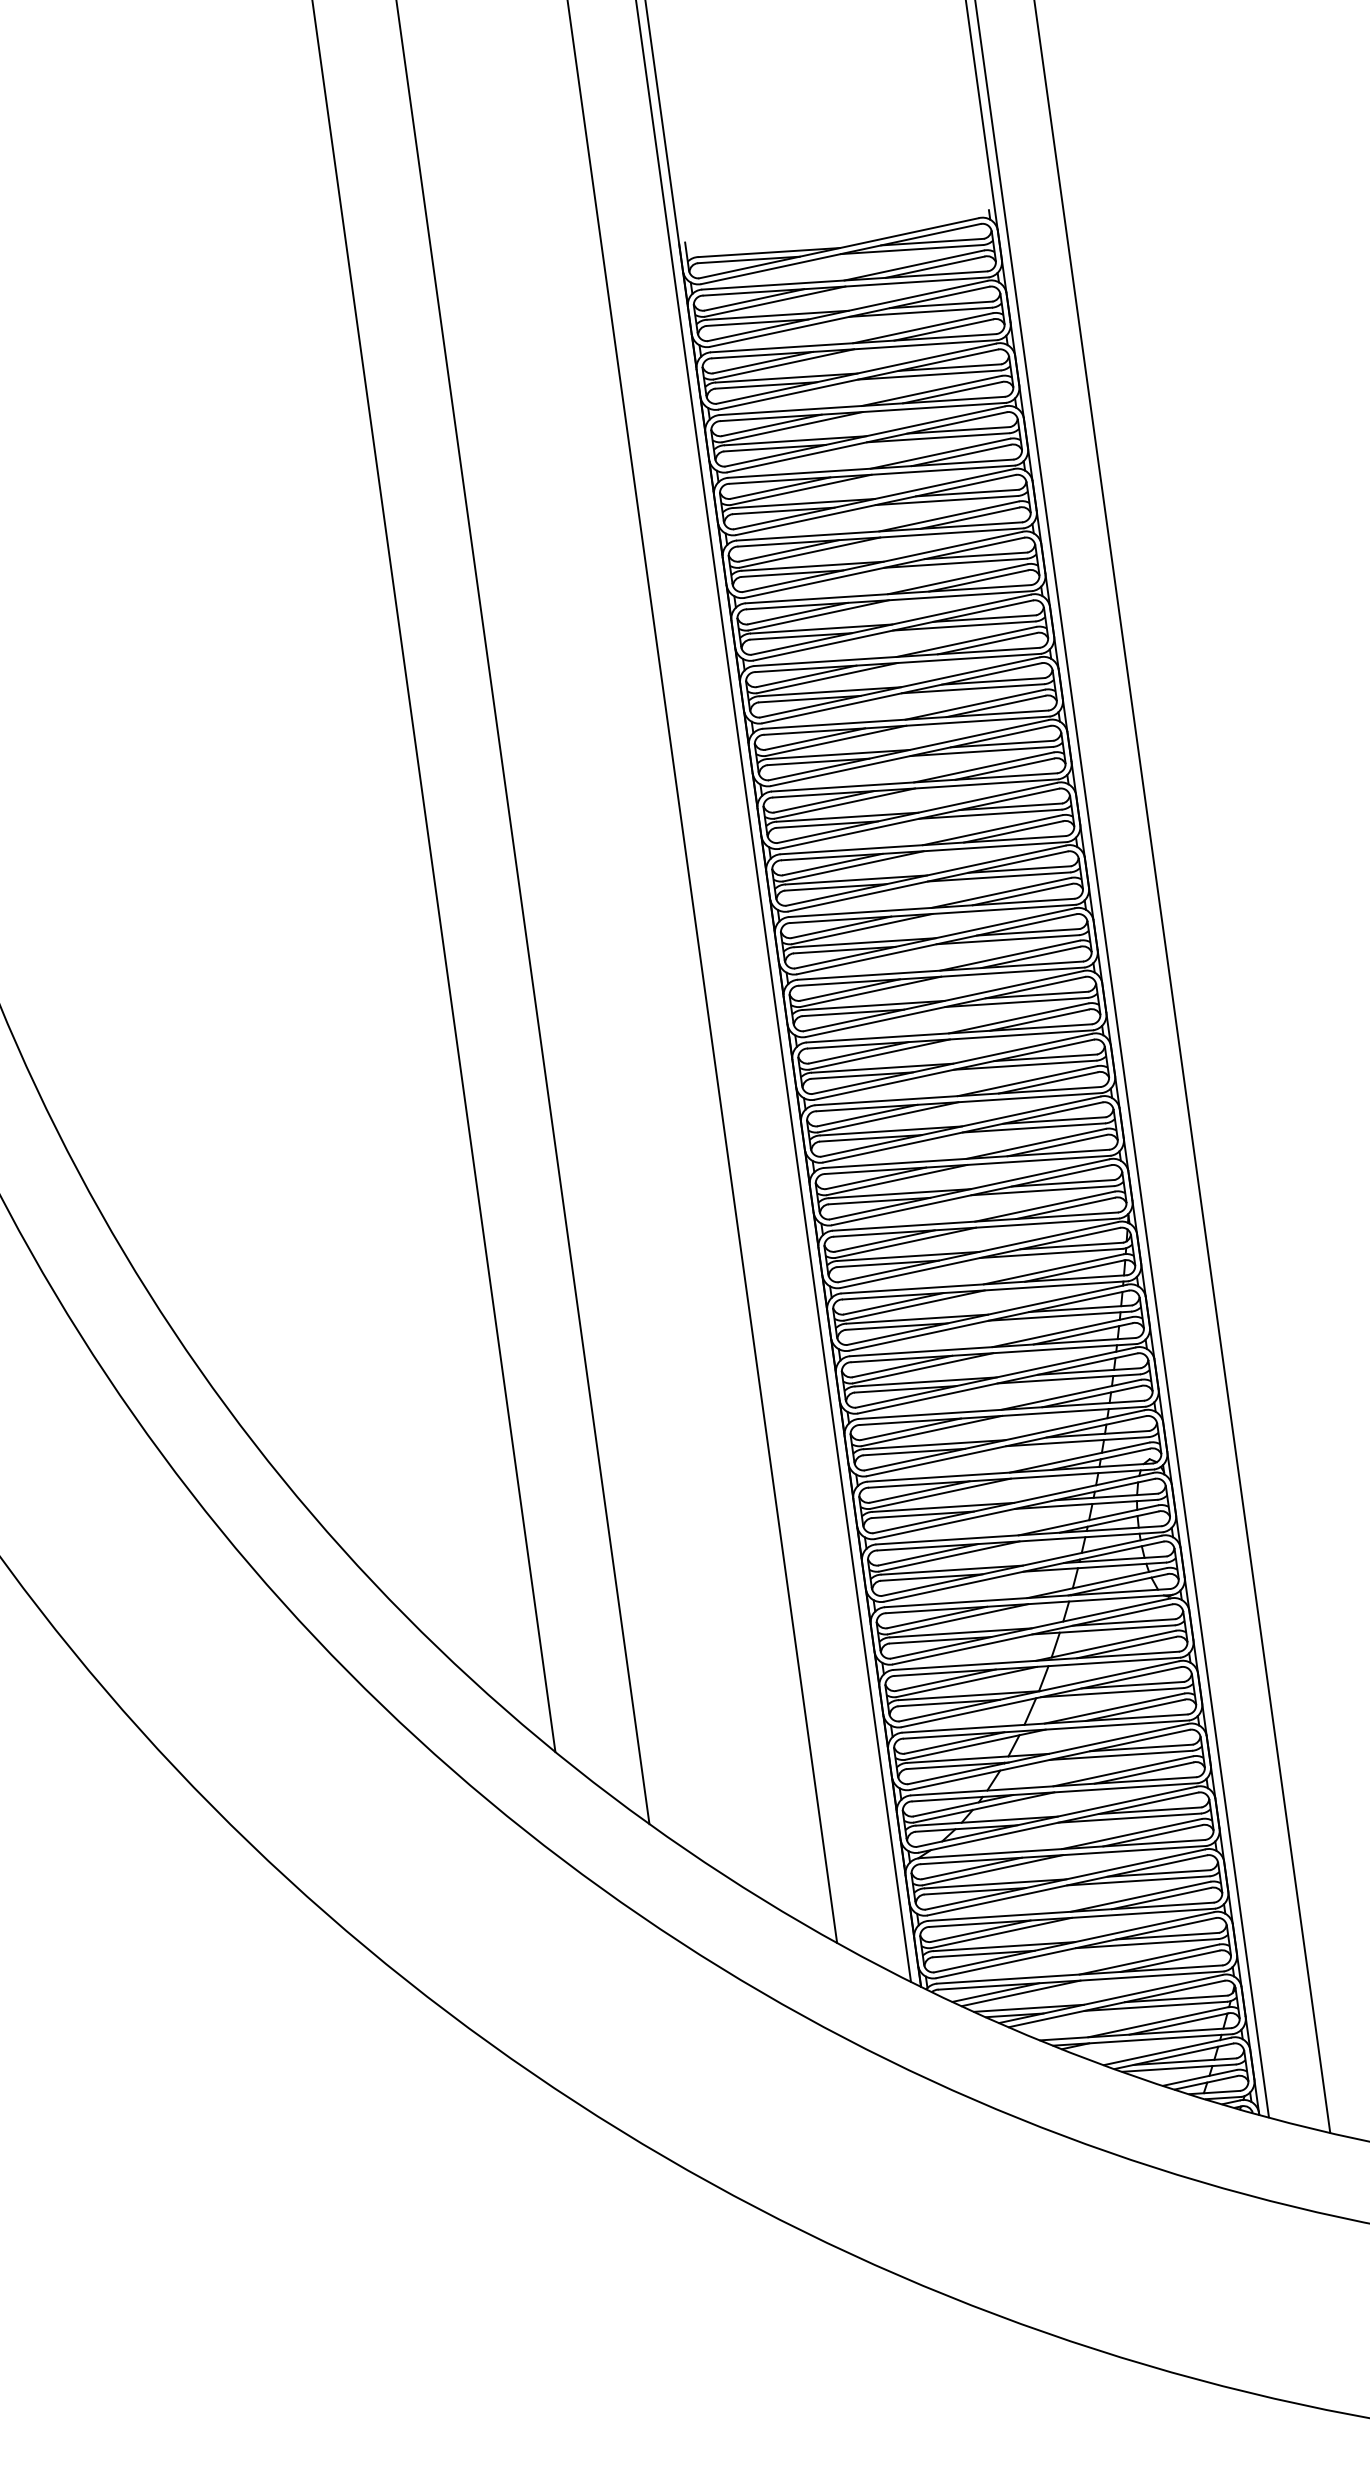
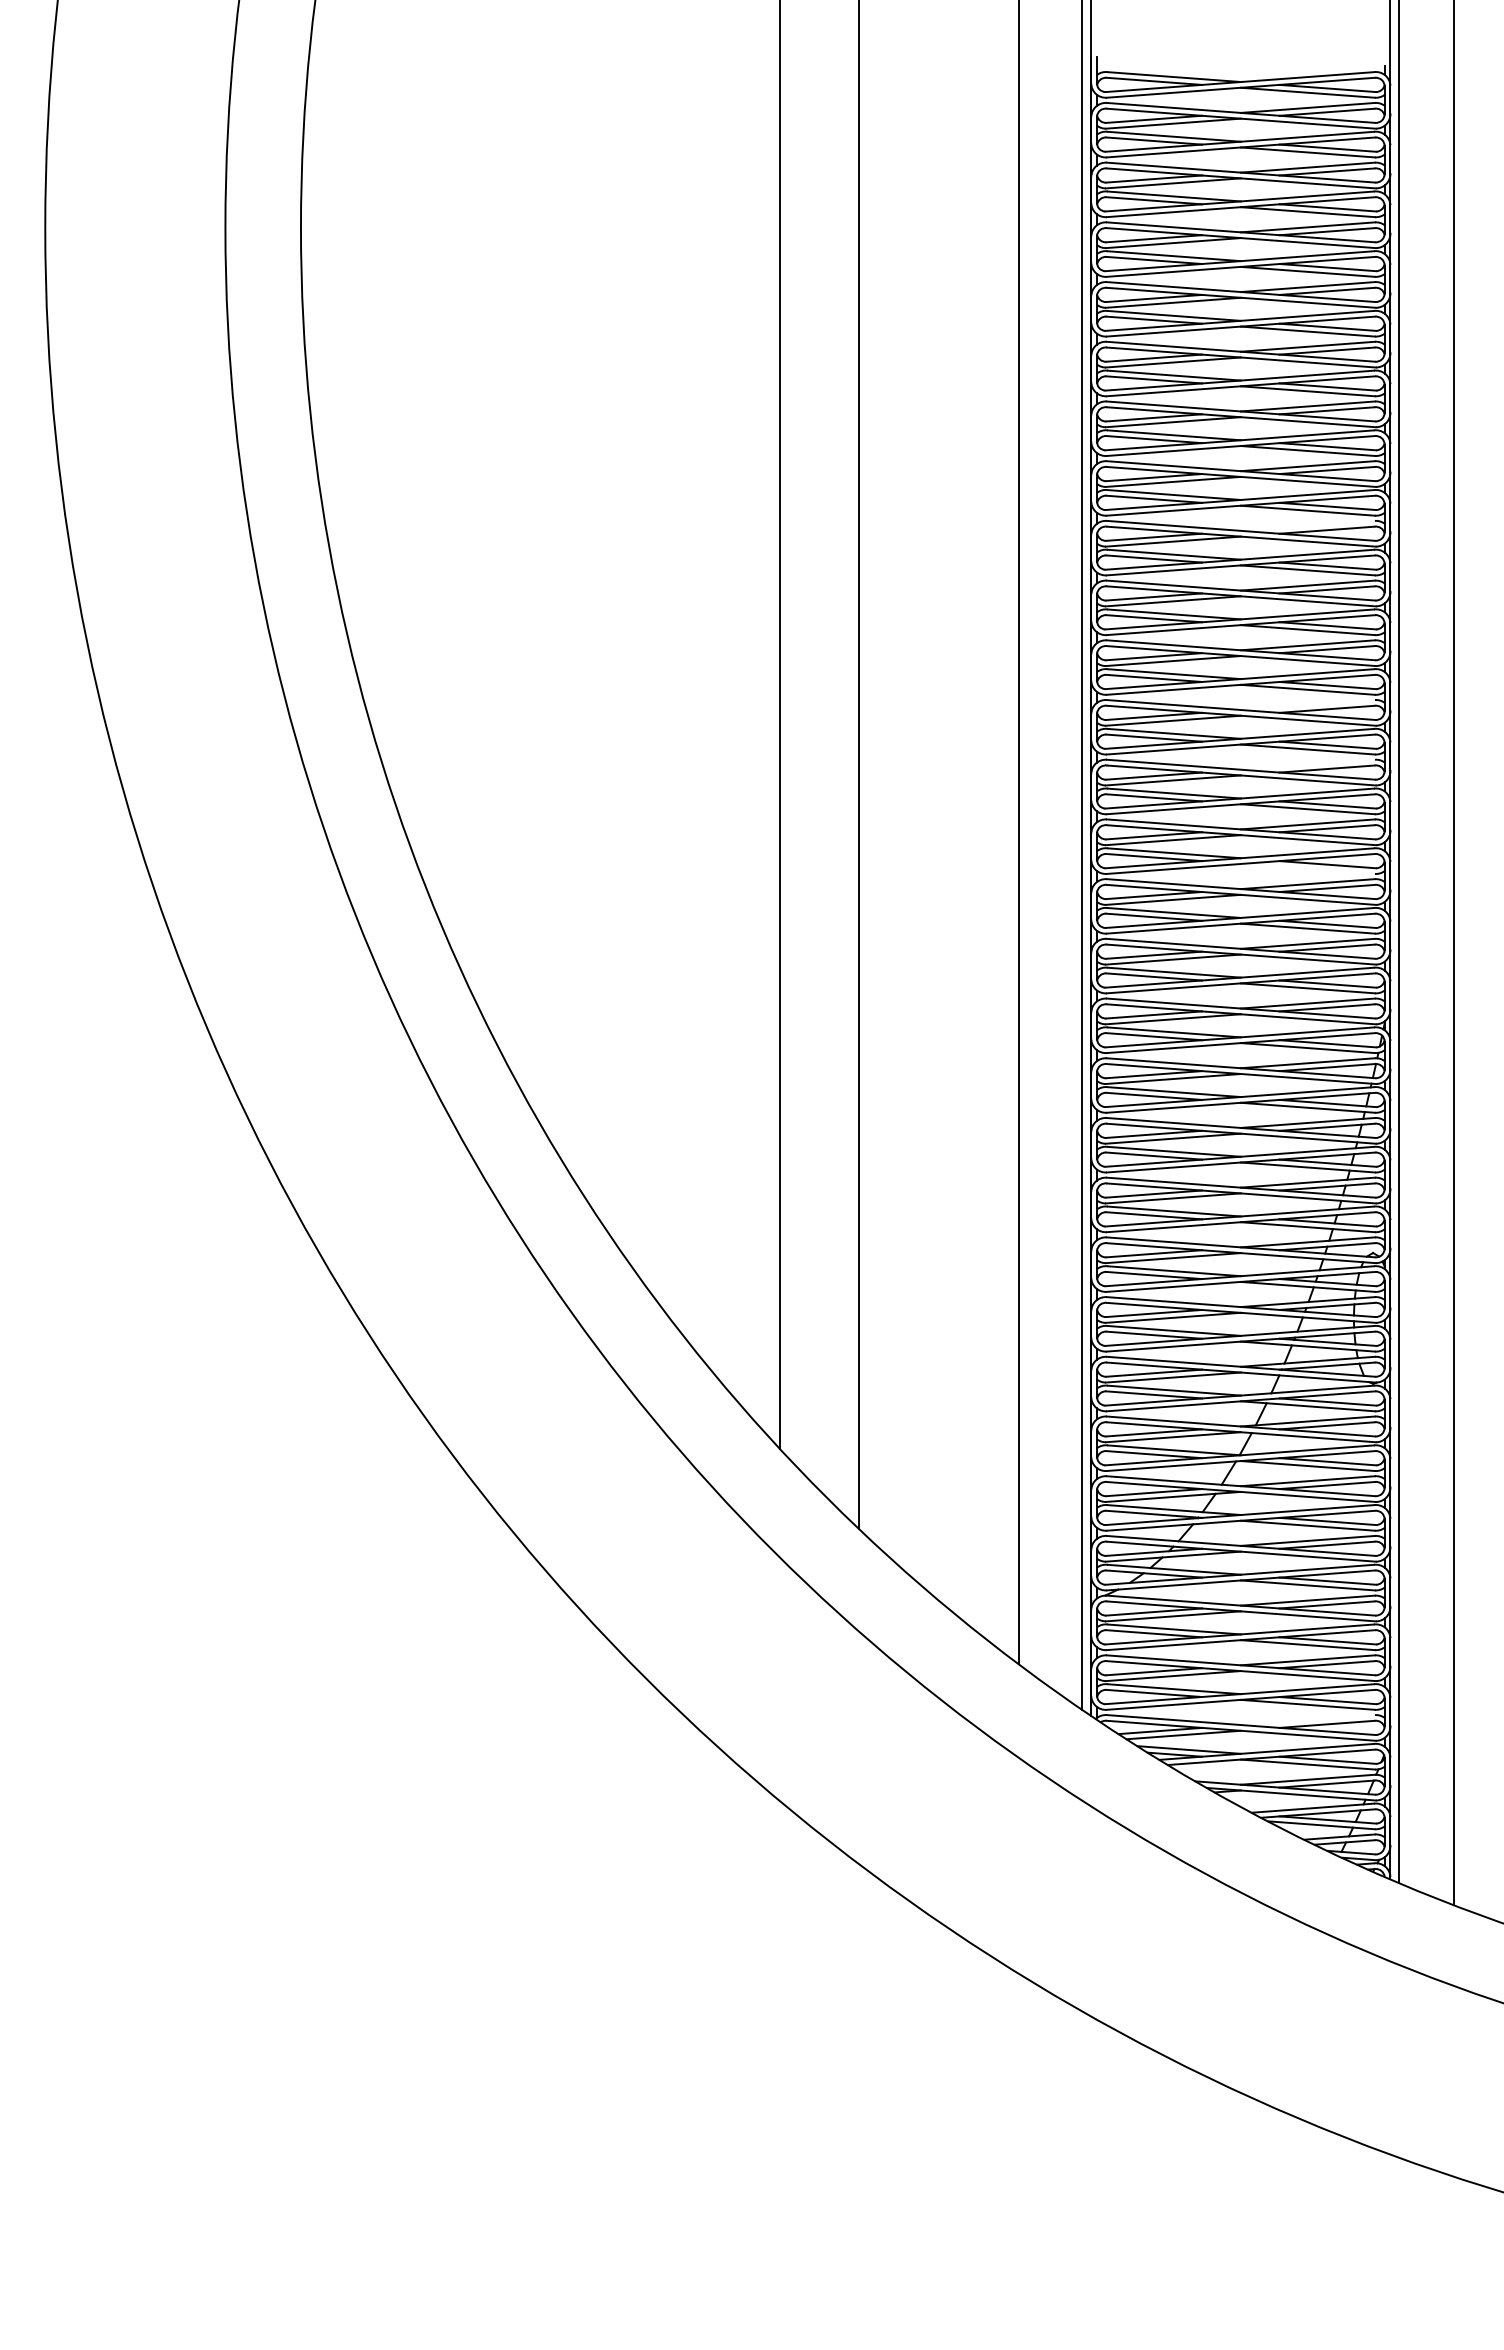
line: (974, 704) -> (1307, 525), removed
line: (1000, 892) -> (1307, 704), removed
line: (1009, 955) -> (1307, 764), removed
line: (1024, 1064) -> (1307, 868), removed
line: (1148, 1960) -> (1307, 1720), removed

